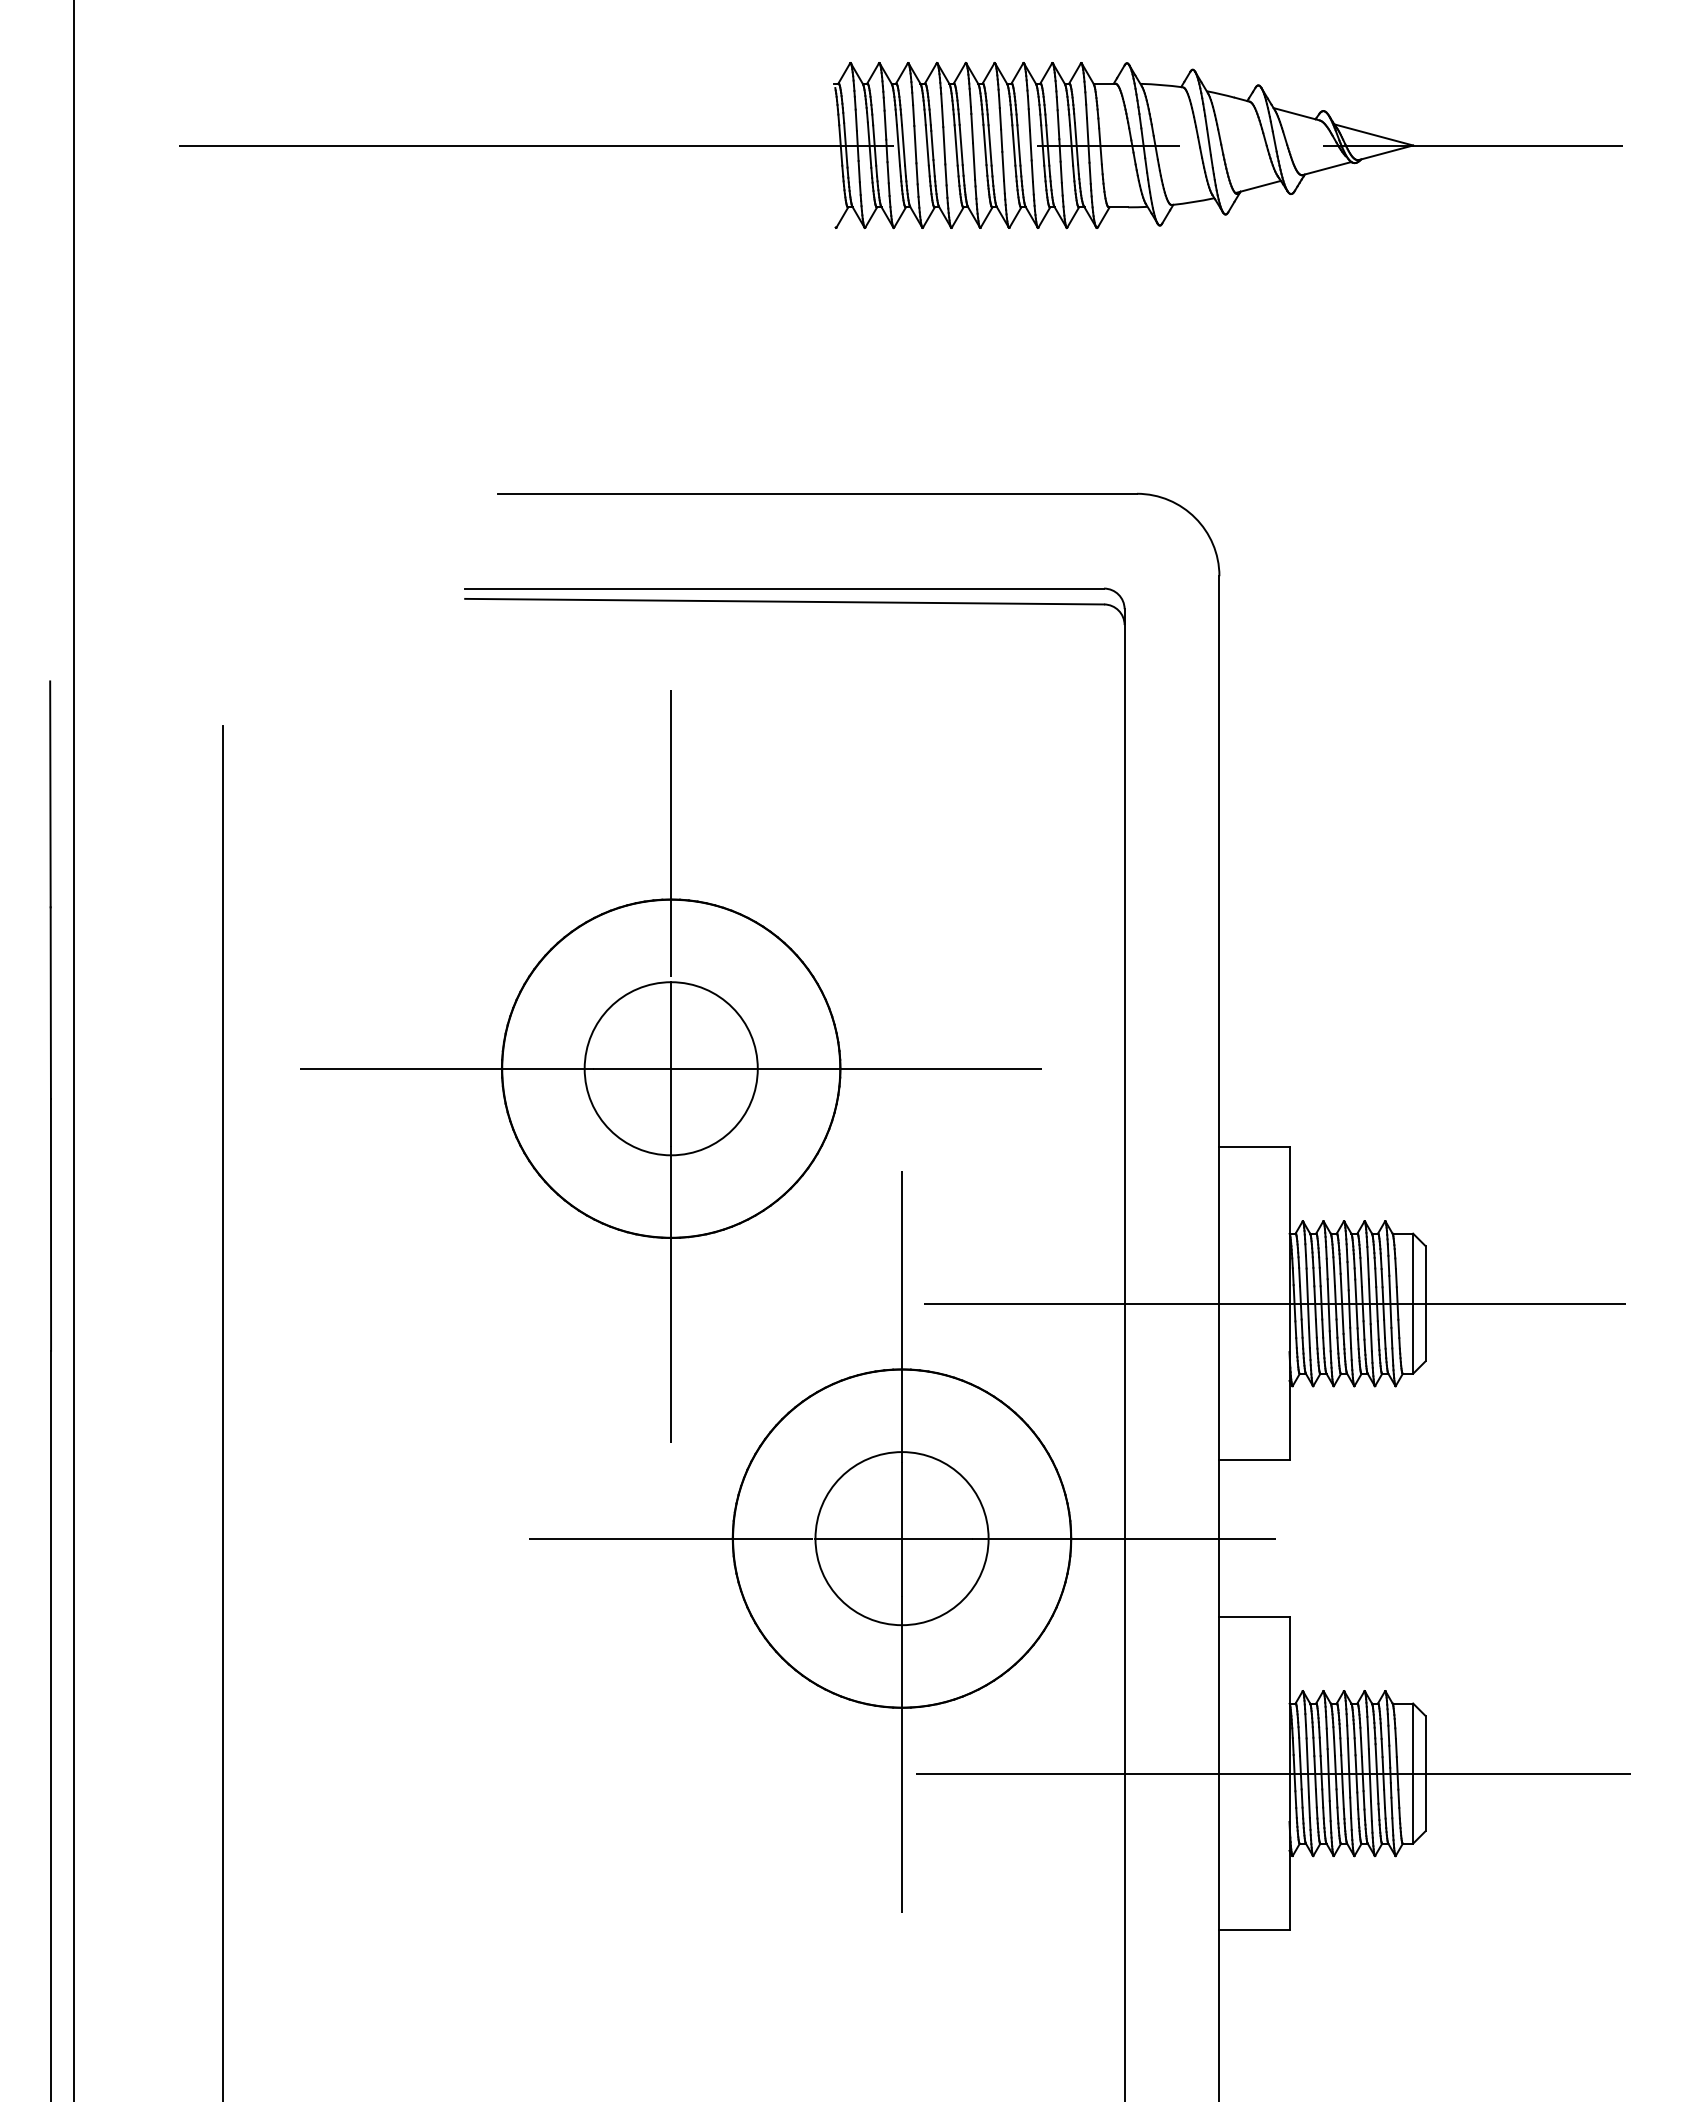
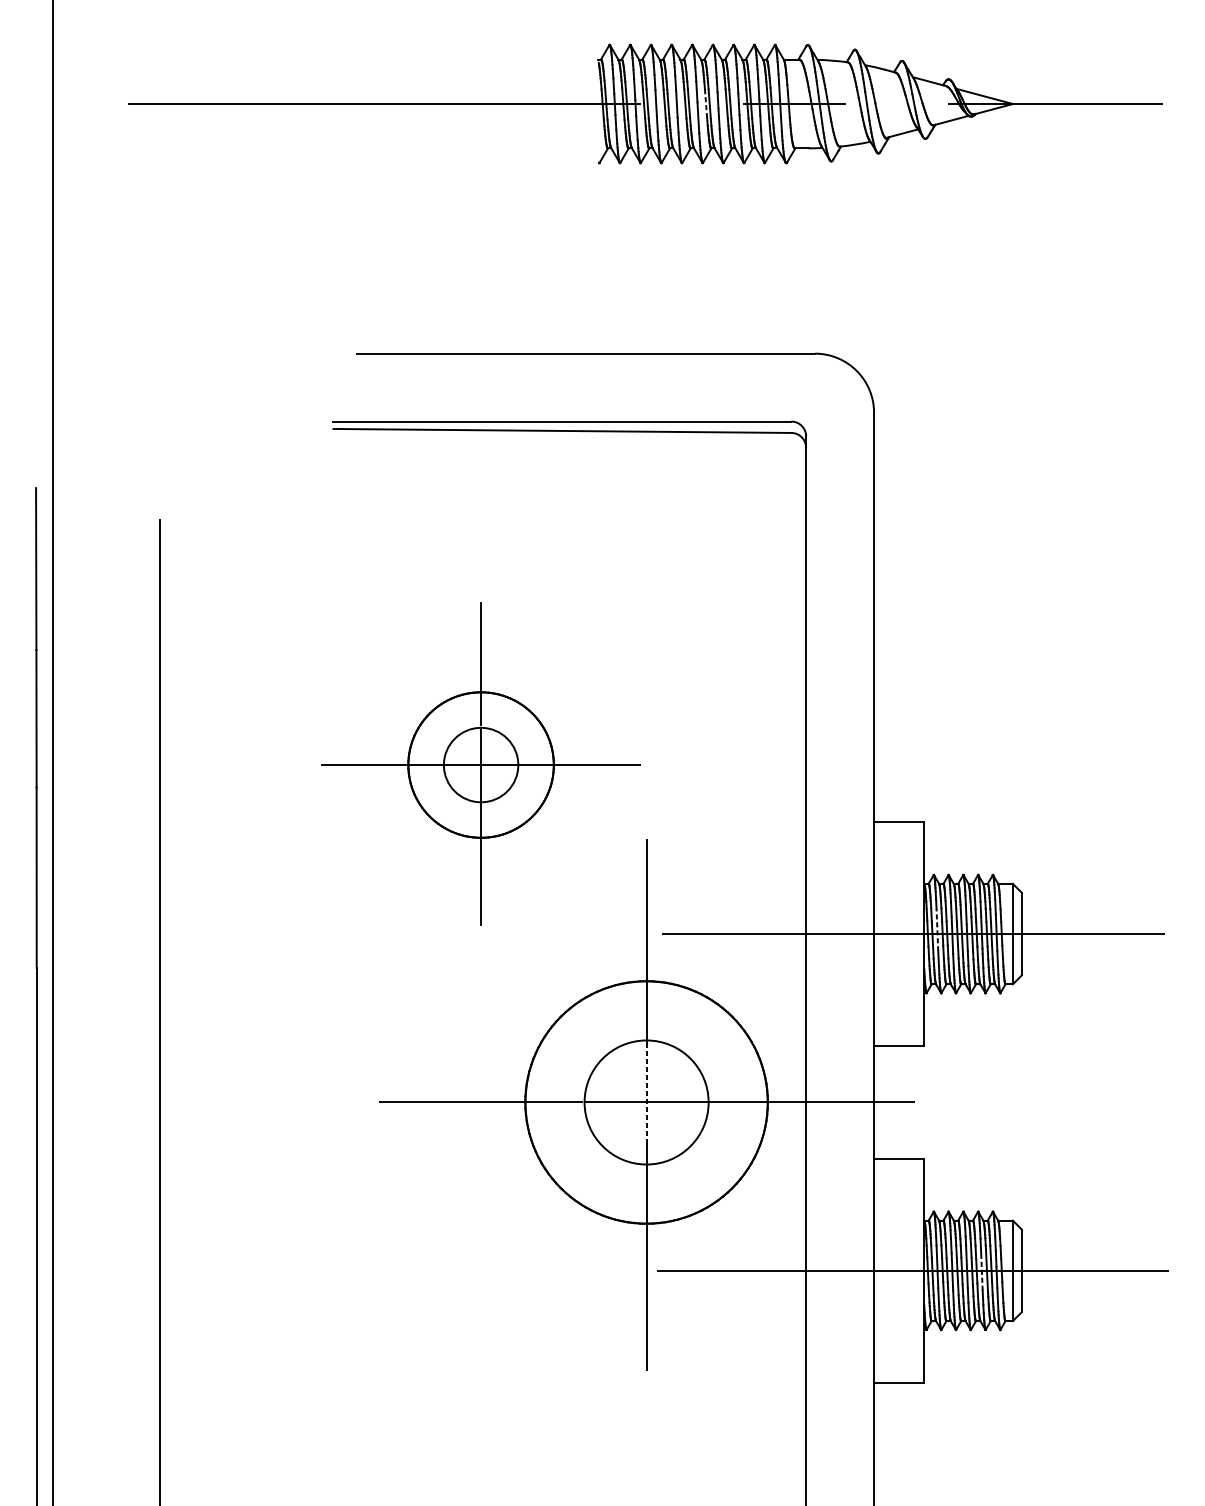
line: (984, 144) -> (705, 103), solid -> dashed
part: (670, 1066) -> (480, 764), size x0.6
line: (1307, 1298) -> (937, 930), solid -> dashed
line: (902, 1529) -> (646, 1095), solid -> dashed
line: (1369, 1774) -> (981, 1271), solid -> dashed

